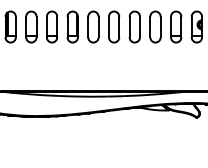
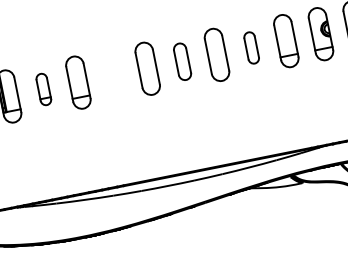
part: (31, 26) -> (43, 88), size x0.6
part: (72, 26) -> (112, 74), removed
part: (114, 26) -> (182, 60), size x0.7
part: (155, 26) -> (251, 47), size x0.6

